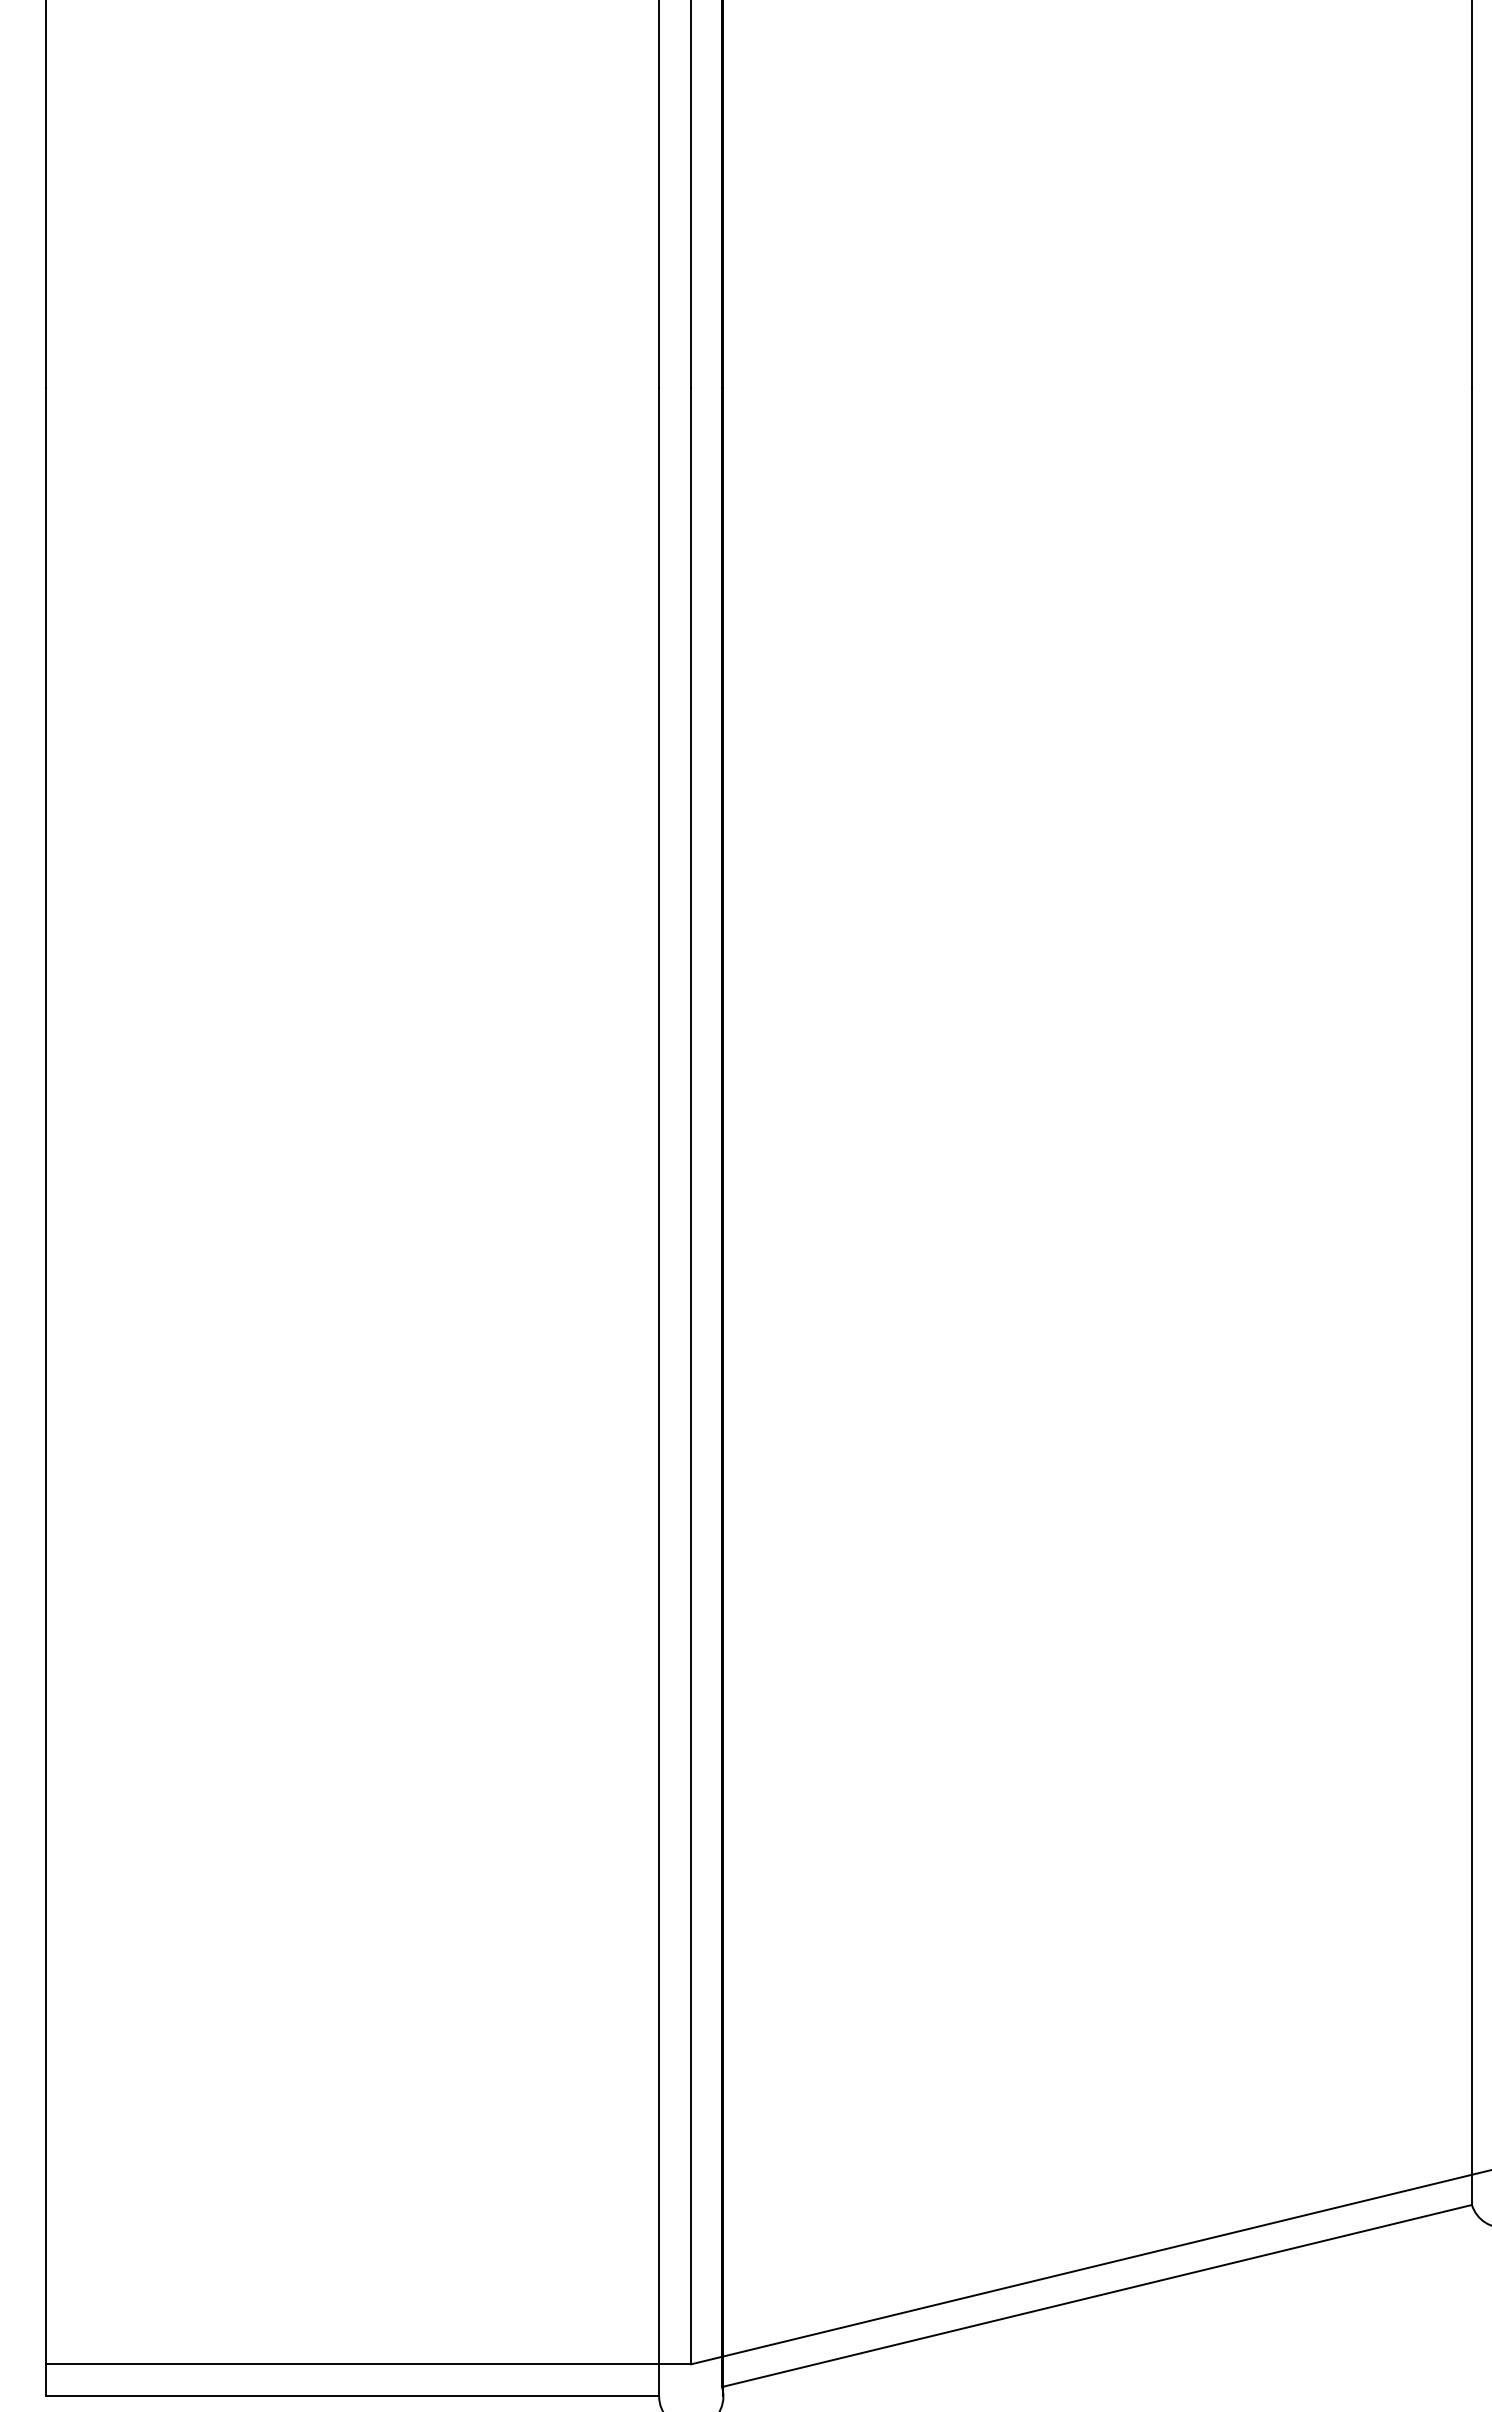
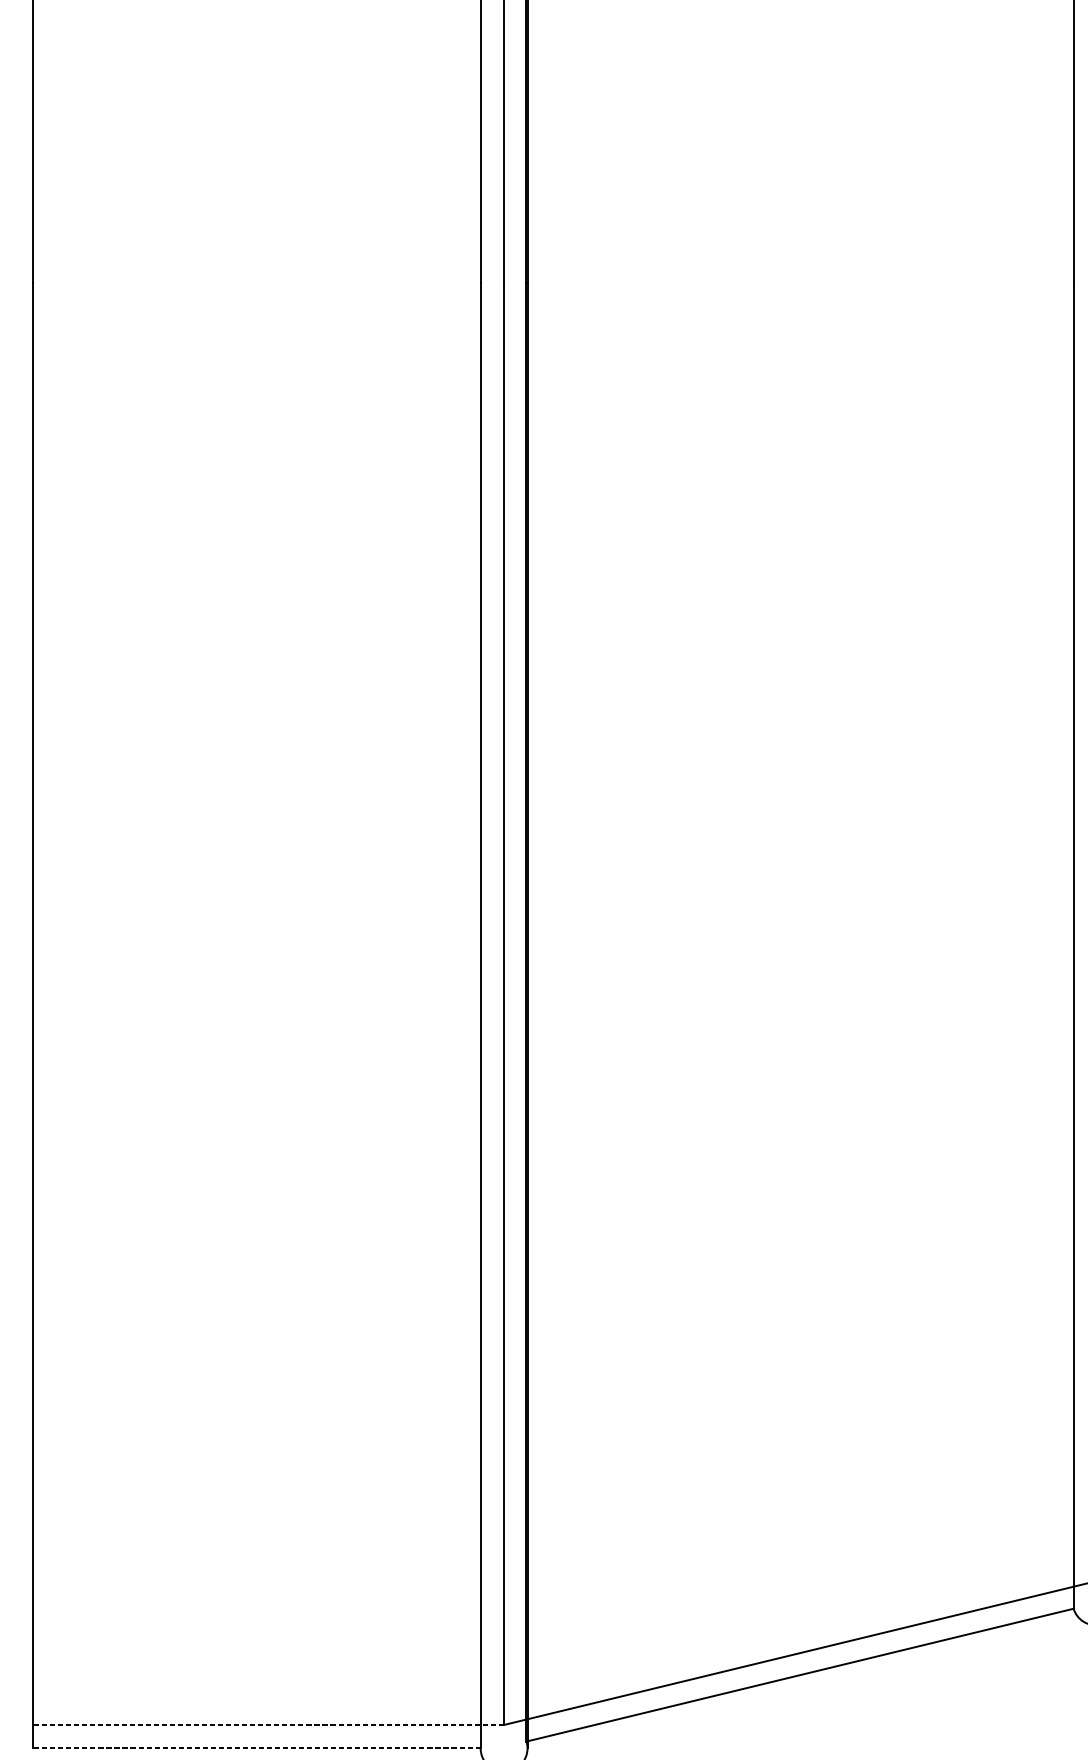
line: (368, 2364) -> (268, 1725), solid -> dashed
line: (352, 2396) -> (256, 1748), solid -> dashed

